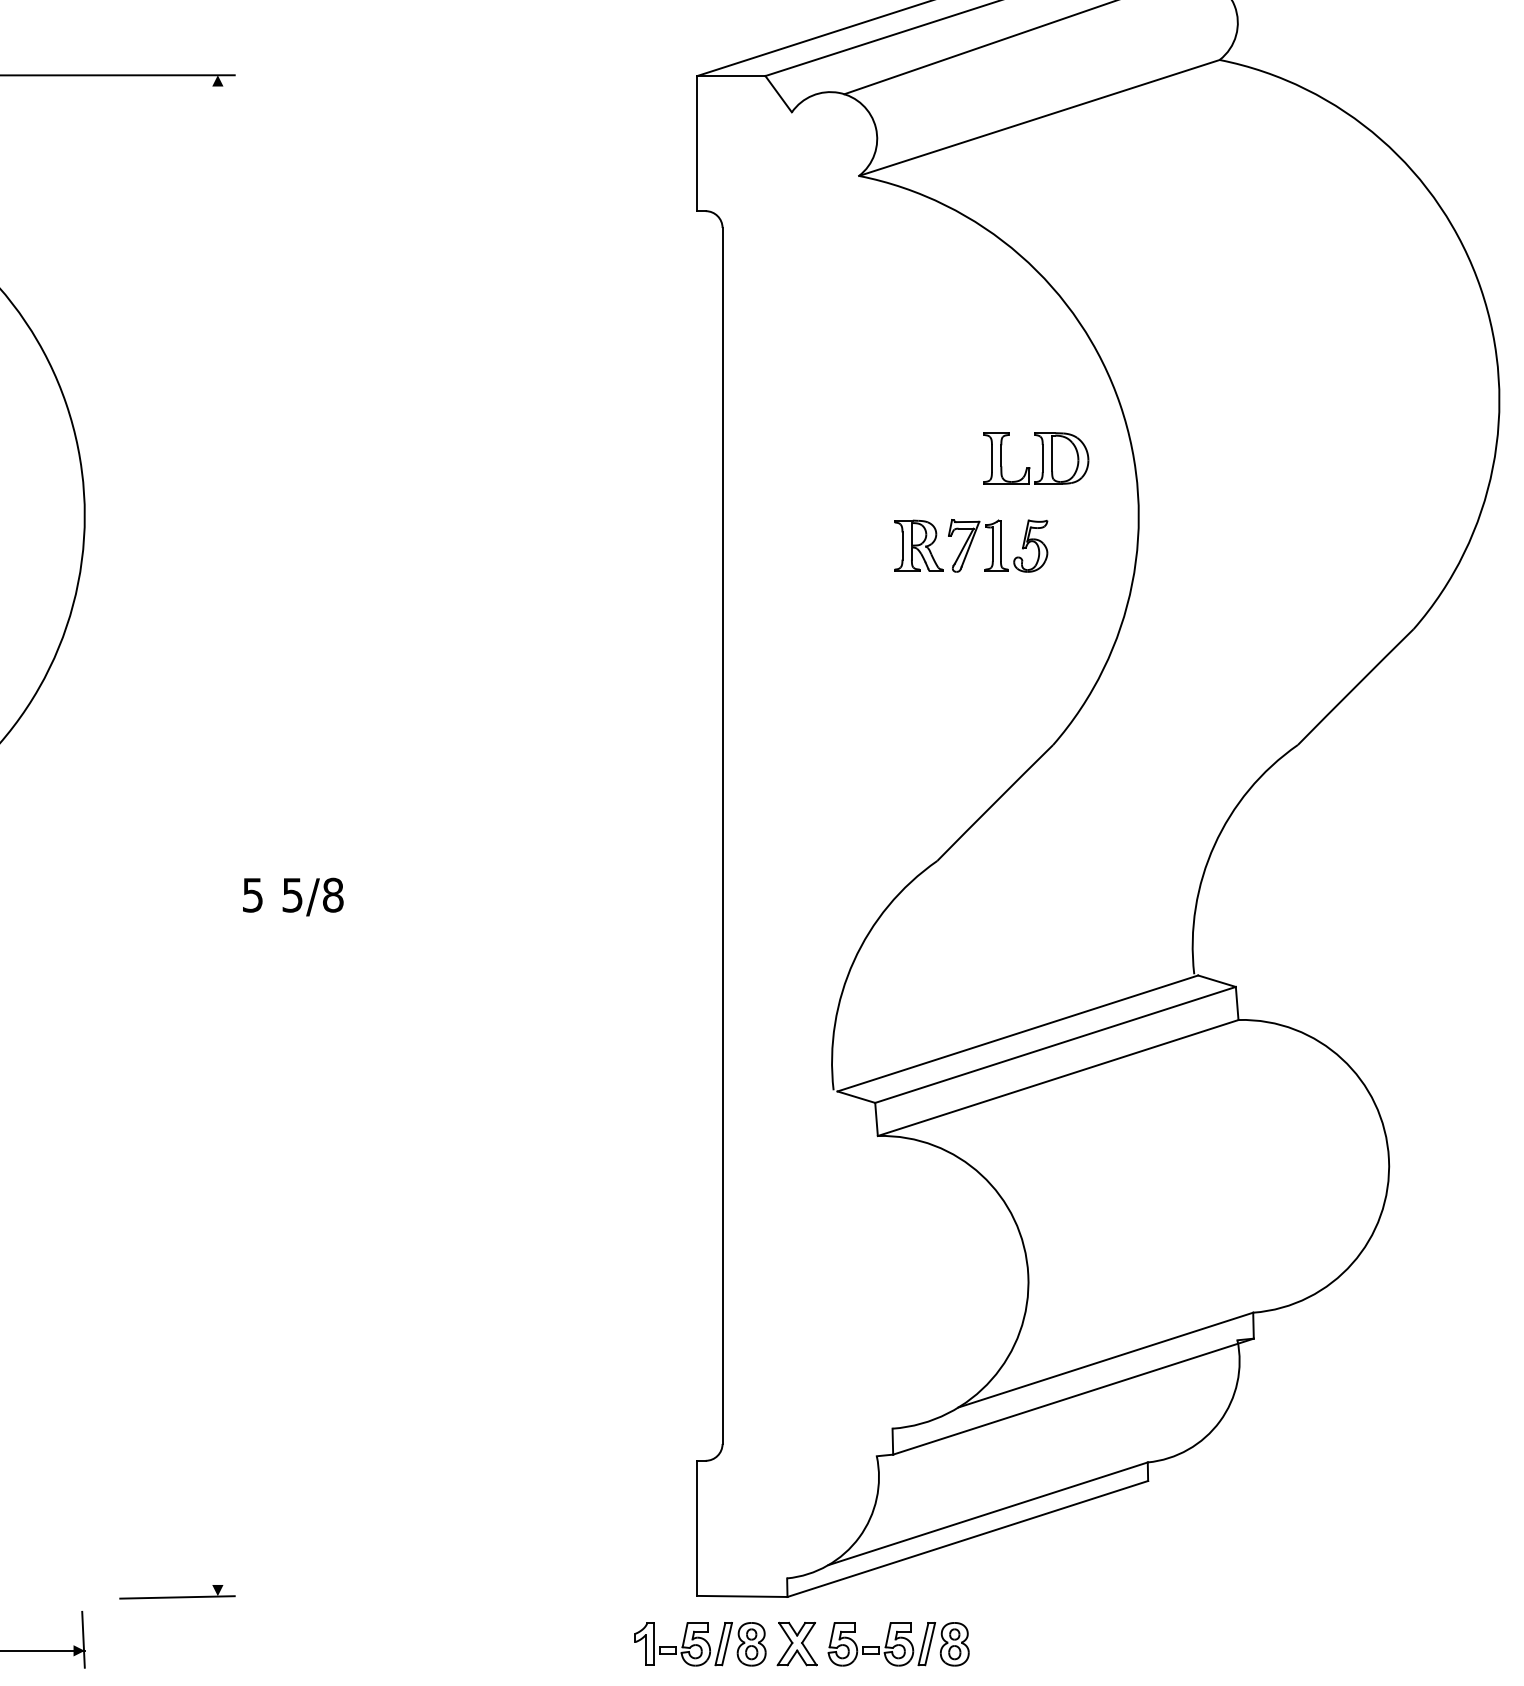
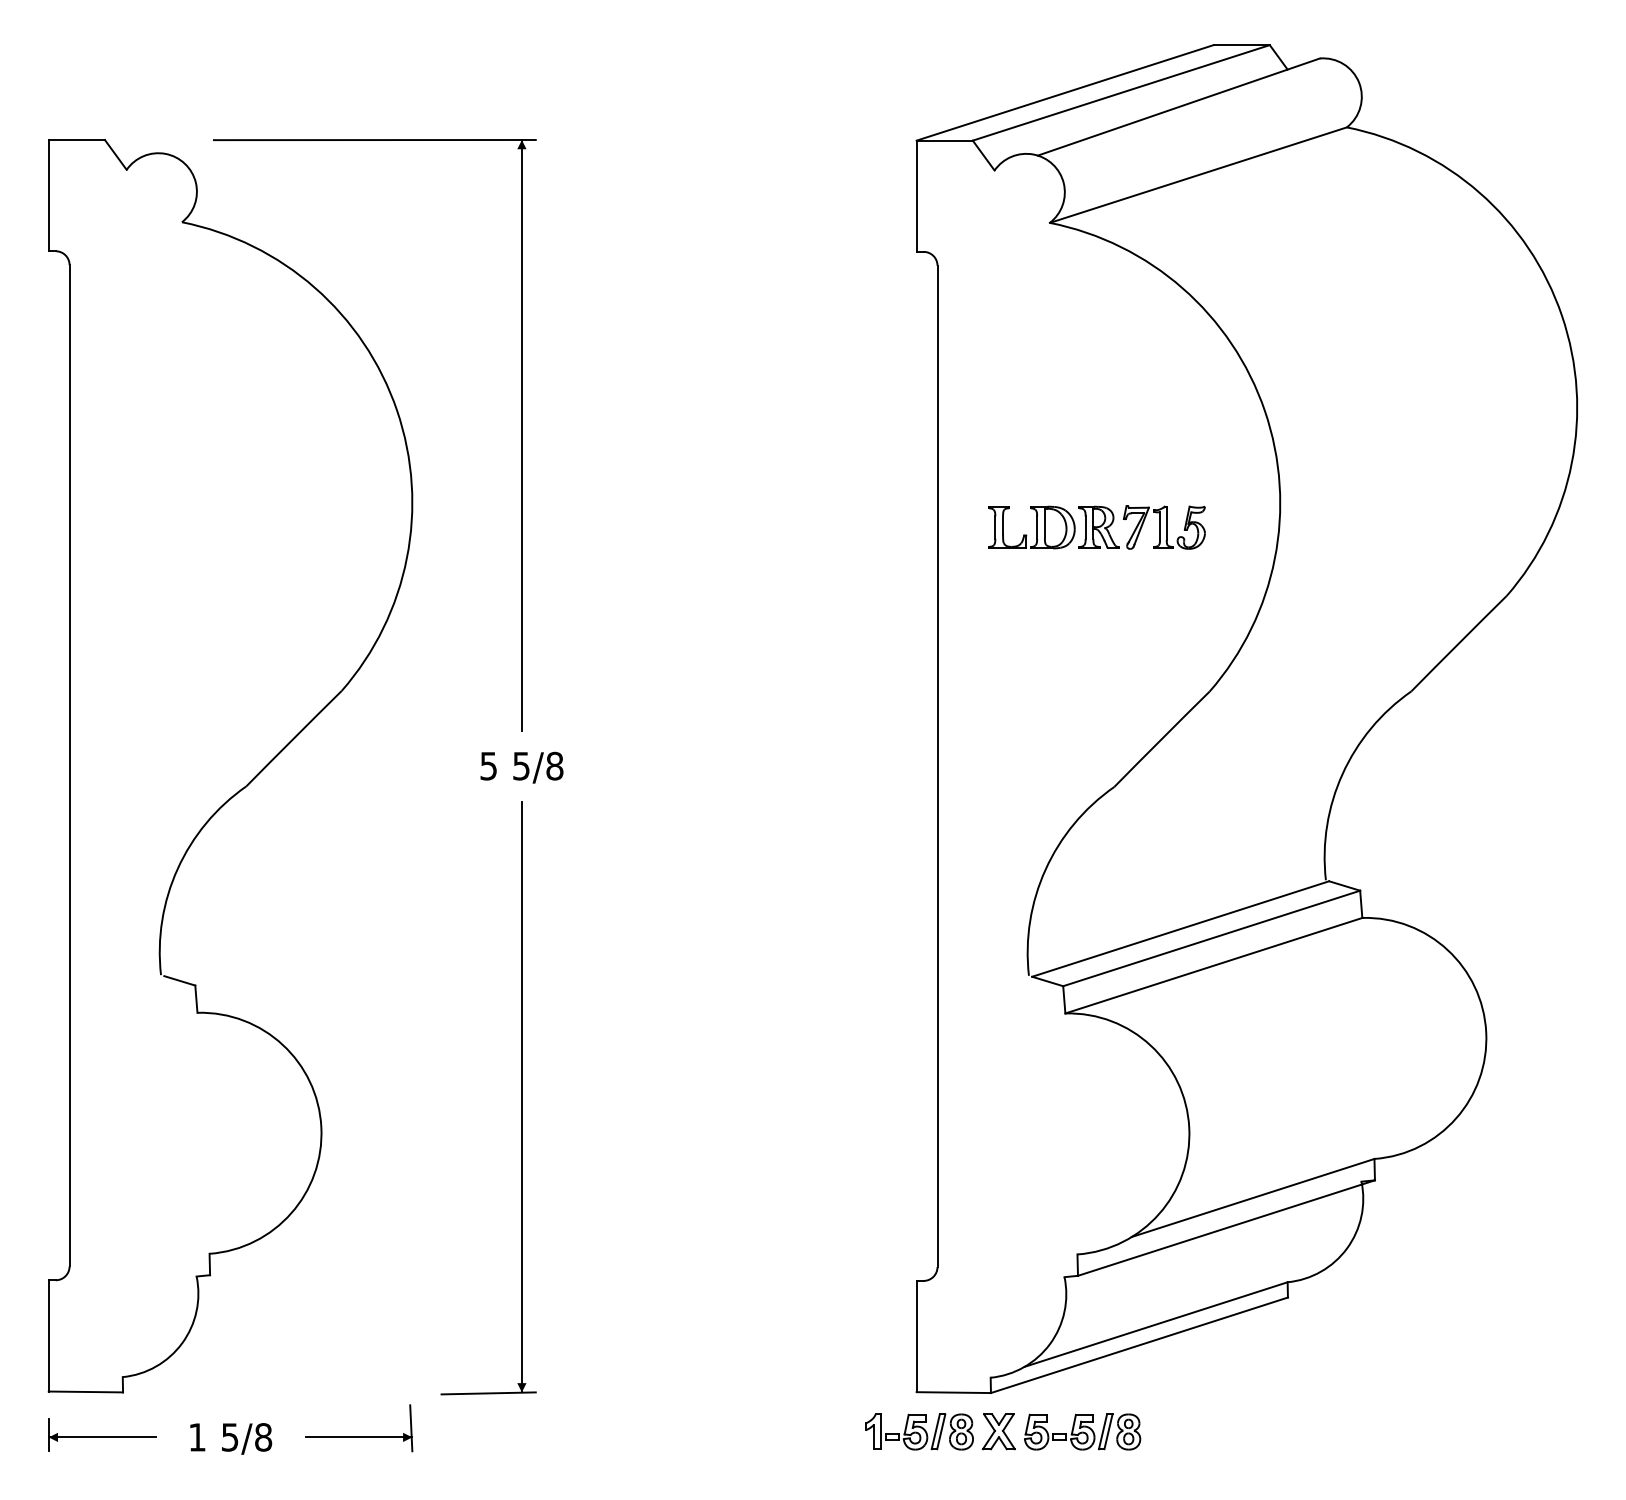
line: (217, 434) -> (521, 435), added
part: (1035, 458) -> (1031, 527), moved
text: (292, 896) -> (521, 767), moved
line: (217, 1236) -> (521, 1096), added

